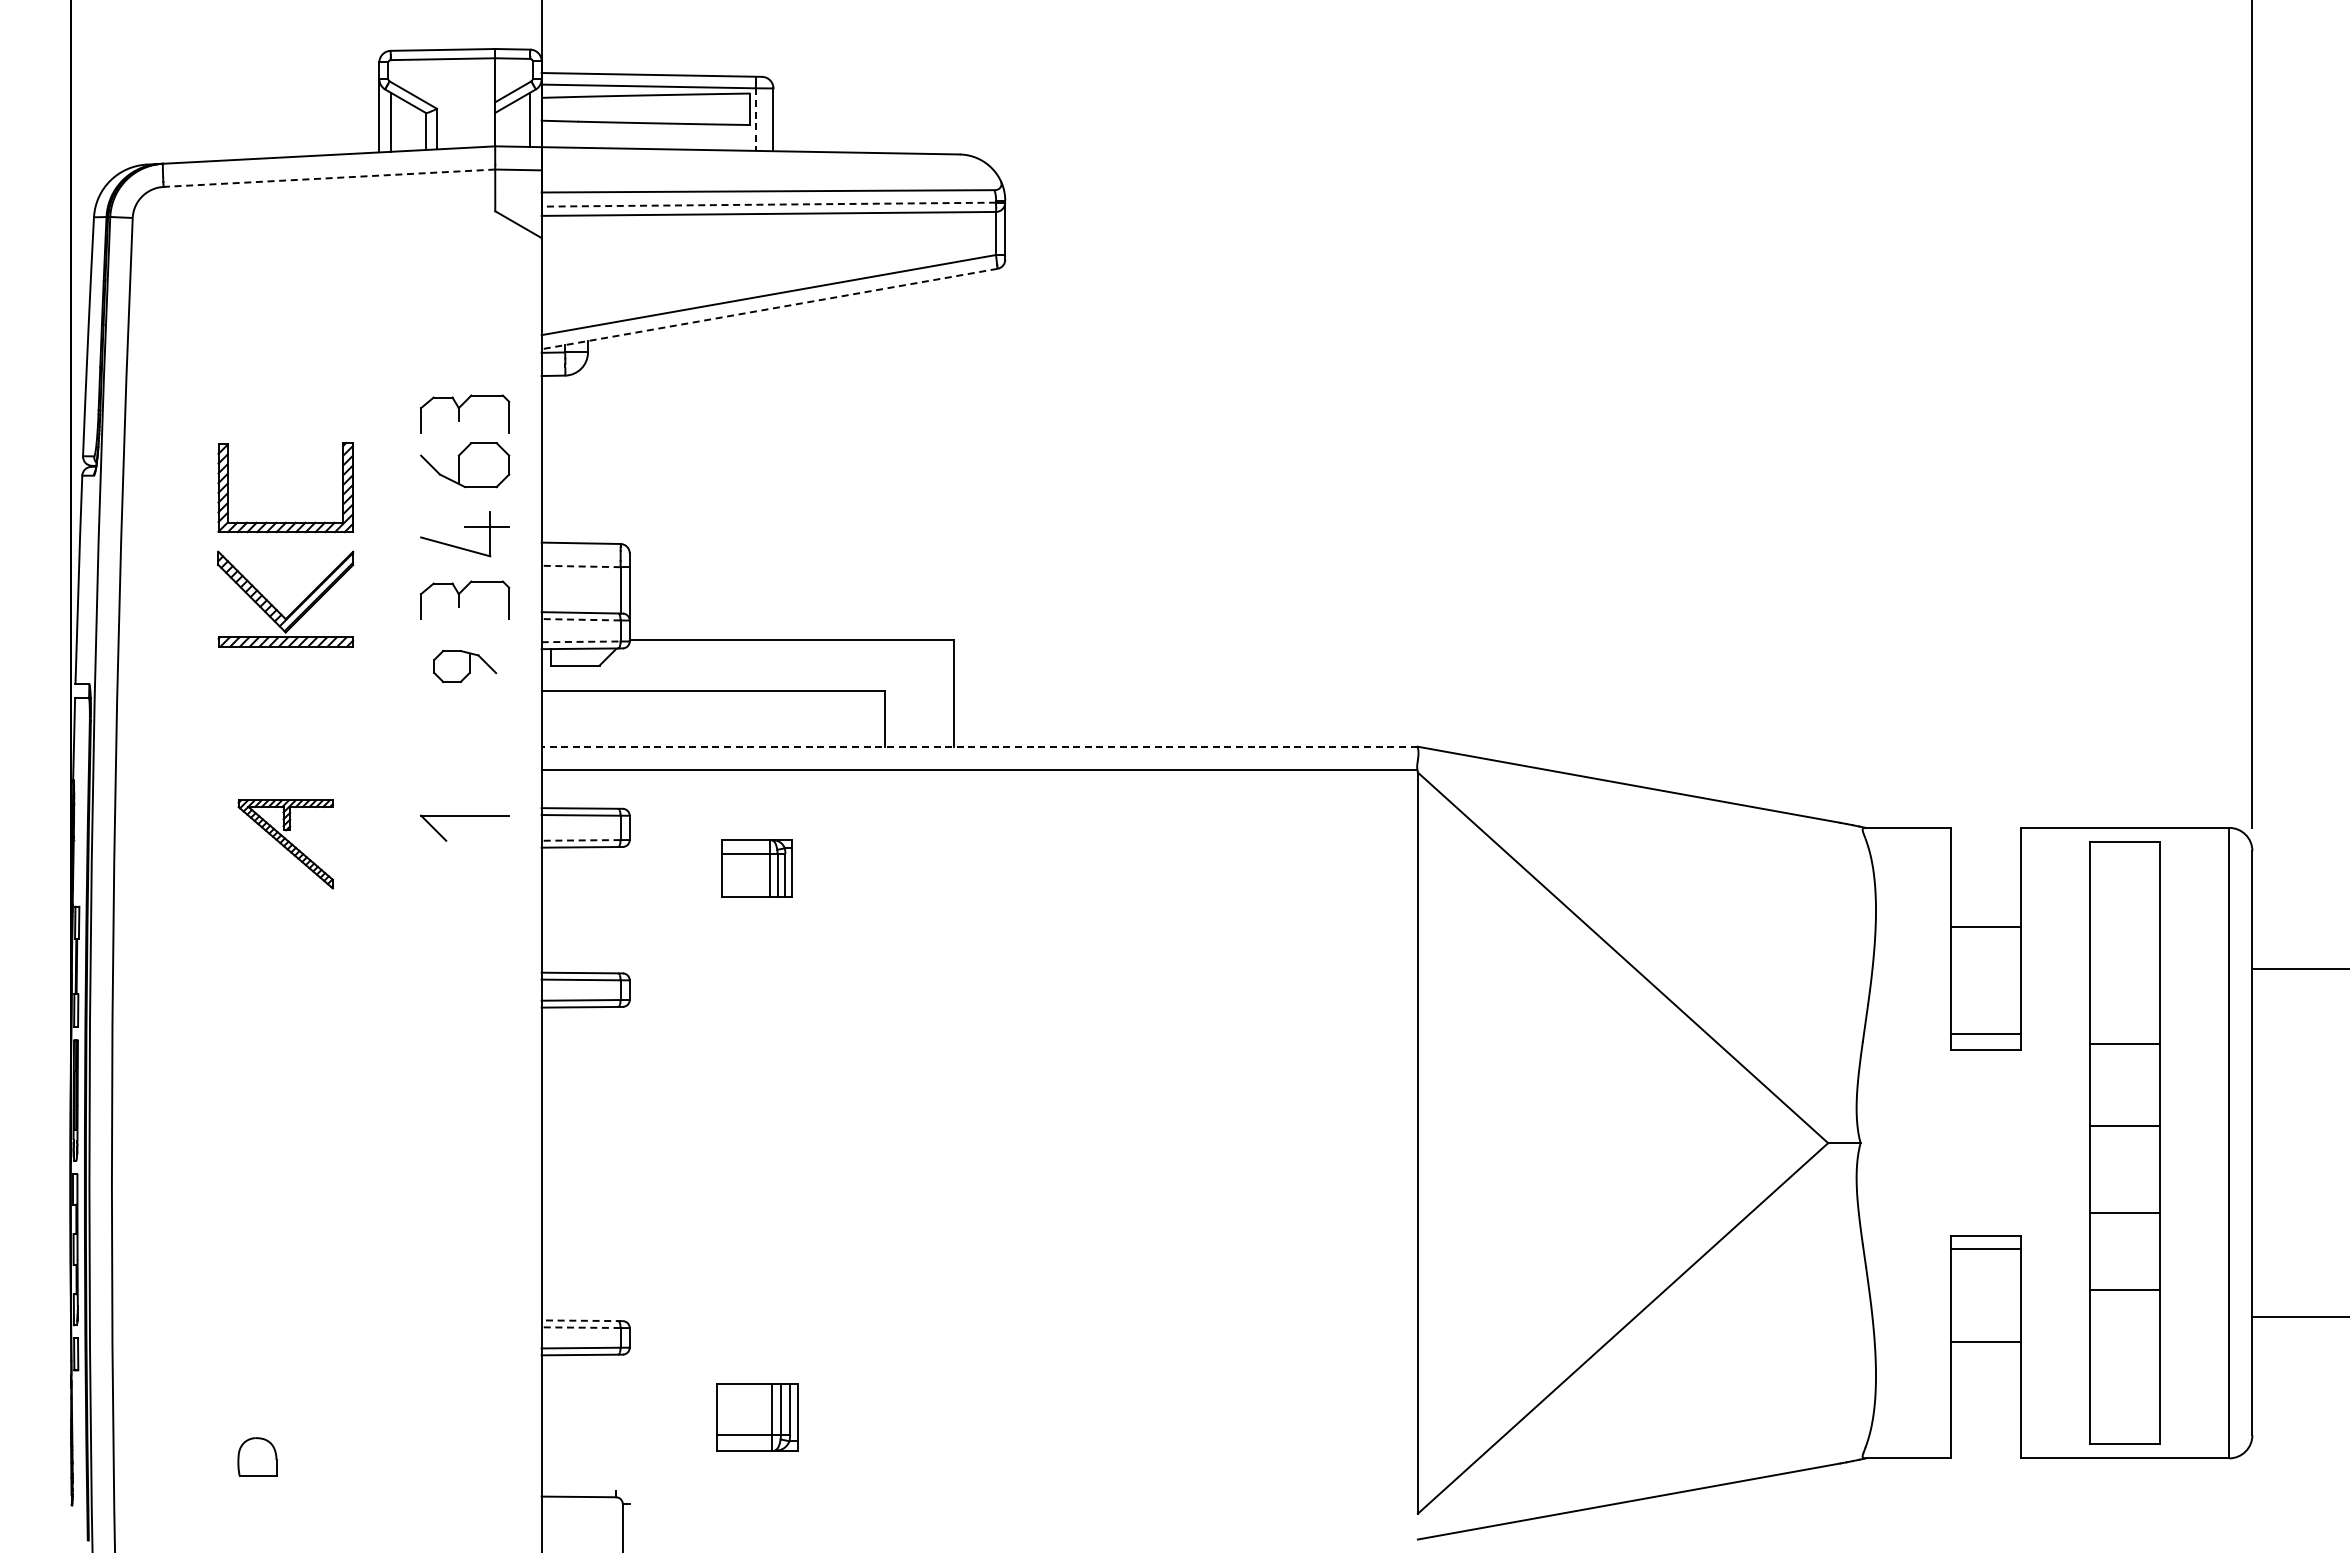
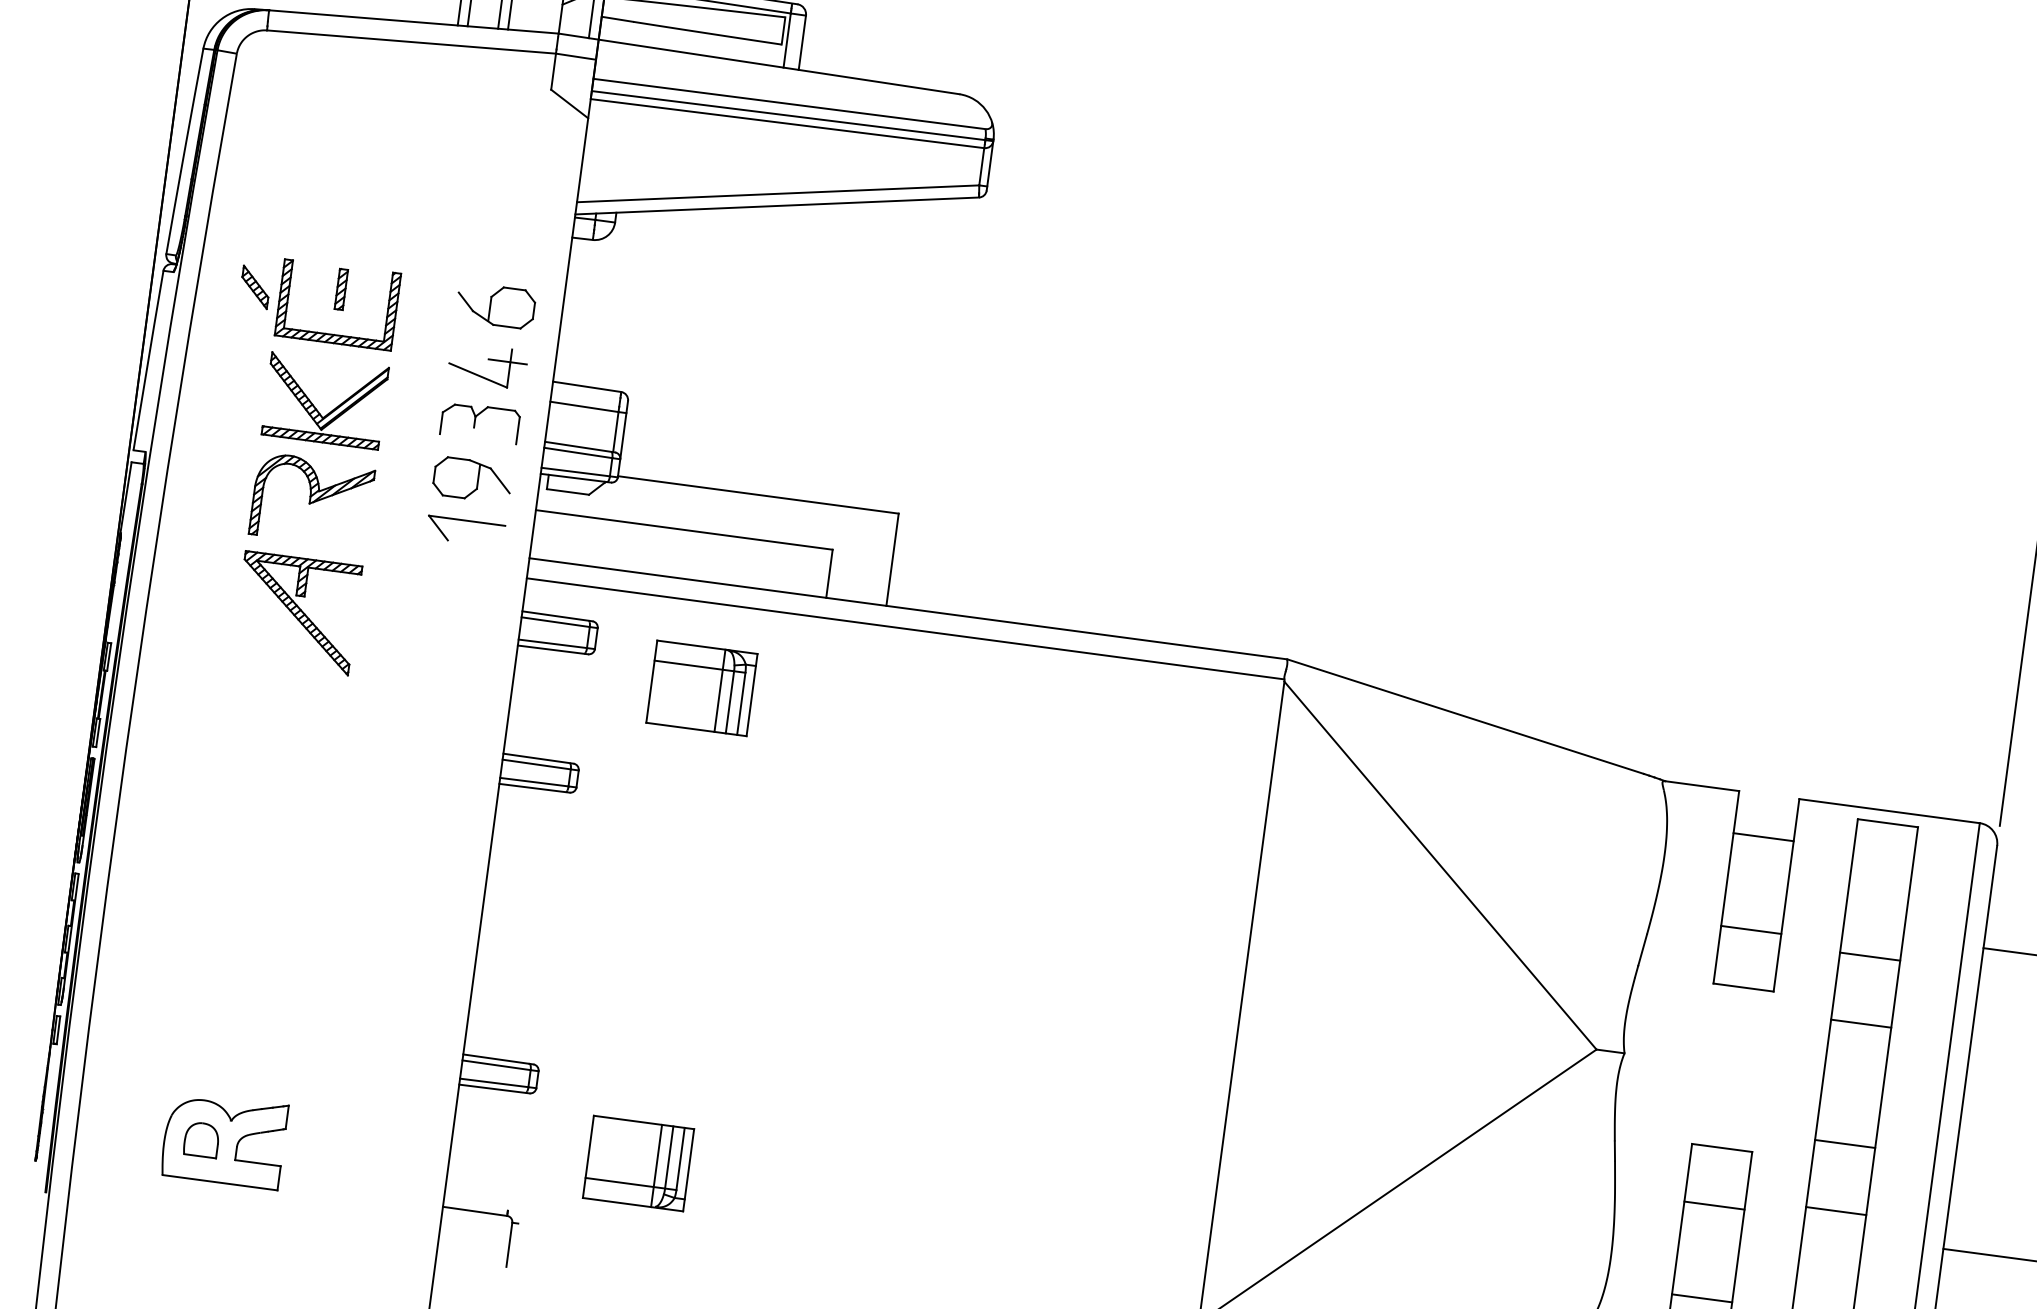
line: (755, 120) -> (786, 41), dashed -> solid
line: (328, 178) -> (410, 42), dashed -> solid
line: (768, 204) -> (788, 115), dashed -> solid
line: (769, 309) -> (777, 206), dashed -> solid
part: (465, 413) -> (502, 261), removed
part: (286, 469) -> (340, 289), added
part: (188, 480) -> (254, 287), added
line: (580, 566) -> (583, 406), dashed -> solid
line: (580, 619) -> (577, 452), dashed -> solid
line: (581, 641) -> (576, 471), dashed -> solid
part: (465, 666) -> (472, 480), size x1.43
part: (286, 713) -> (312, 500), added
line: (979, 746) -> (908, 608), dashed -> solid
part: (464, 816) -> (466, 521), moved
line: (580, 840) -> (552, 643), dashed -> solid
part: (285, 844) -> (296, 613), size x1.43
part: (756, 868) -> (701, 688), size x1.67
line: (1985, 926) -> (1763, 837), moved
line: (1985, 1033) -> (1751, 929), moved
line: (2124, 1044) -> (1869, 956), moved
line: (2124, 1125) -> (1860, 1023), moved
line: (1985, 1249) -> (1714, 1205), moved
line: (582, 1320) -> (498, 1059), dashed -> solid
line: (580, 1327) -> (496, 1065), dashed -> solid
line: (1985, 1341) -> (1701, 1298), moved
part: (756, 1417) -> (637, 1163), size x1.43
part: (283, 1453) -> (224, 1139), added

